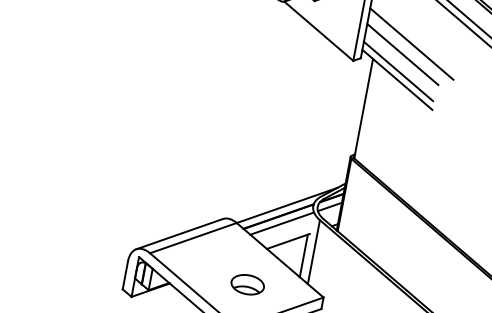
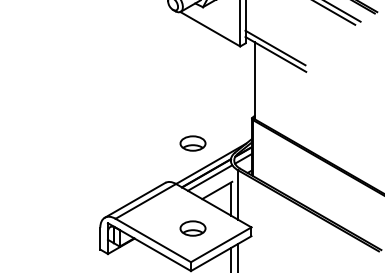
line: (411, 43) -> (281, 25), removed
line: (403, 54) -> (276, 34), removed
part: (267, 174) -> (192, 143), added

